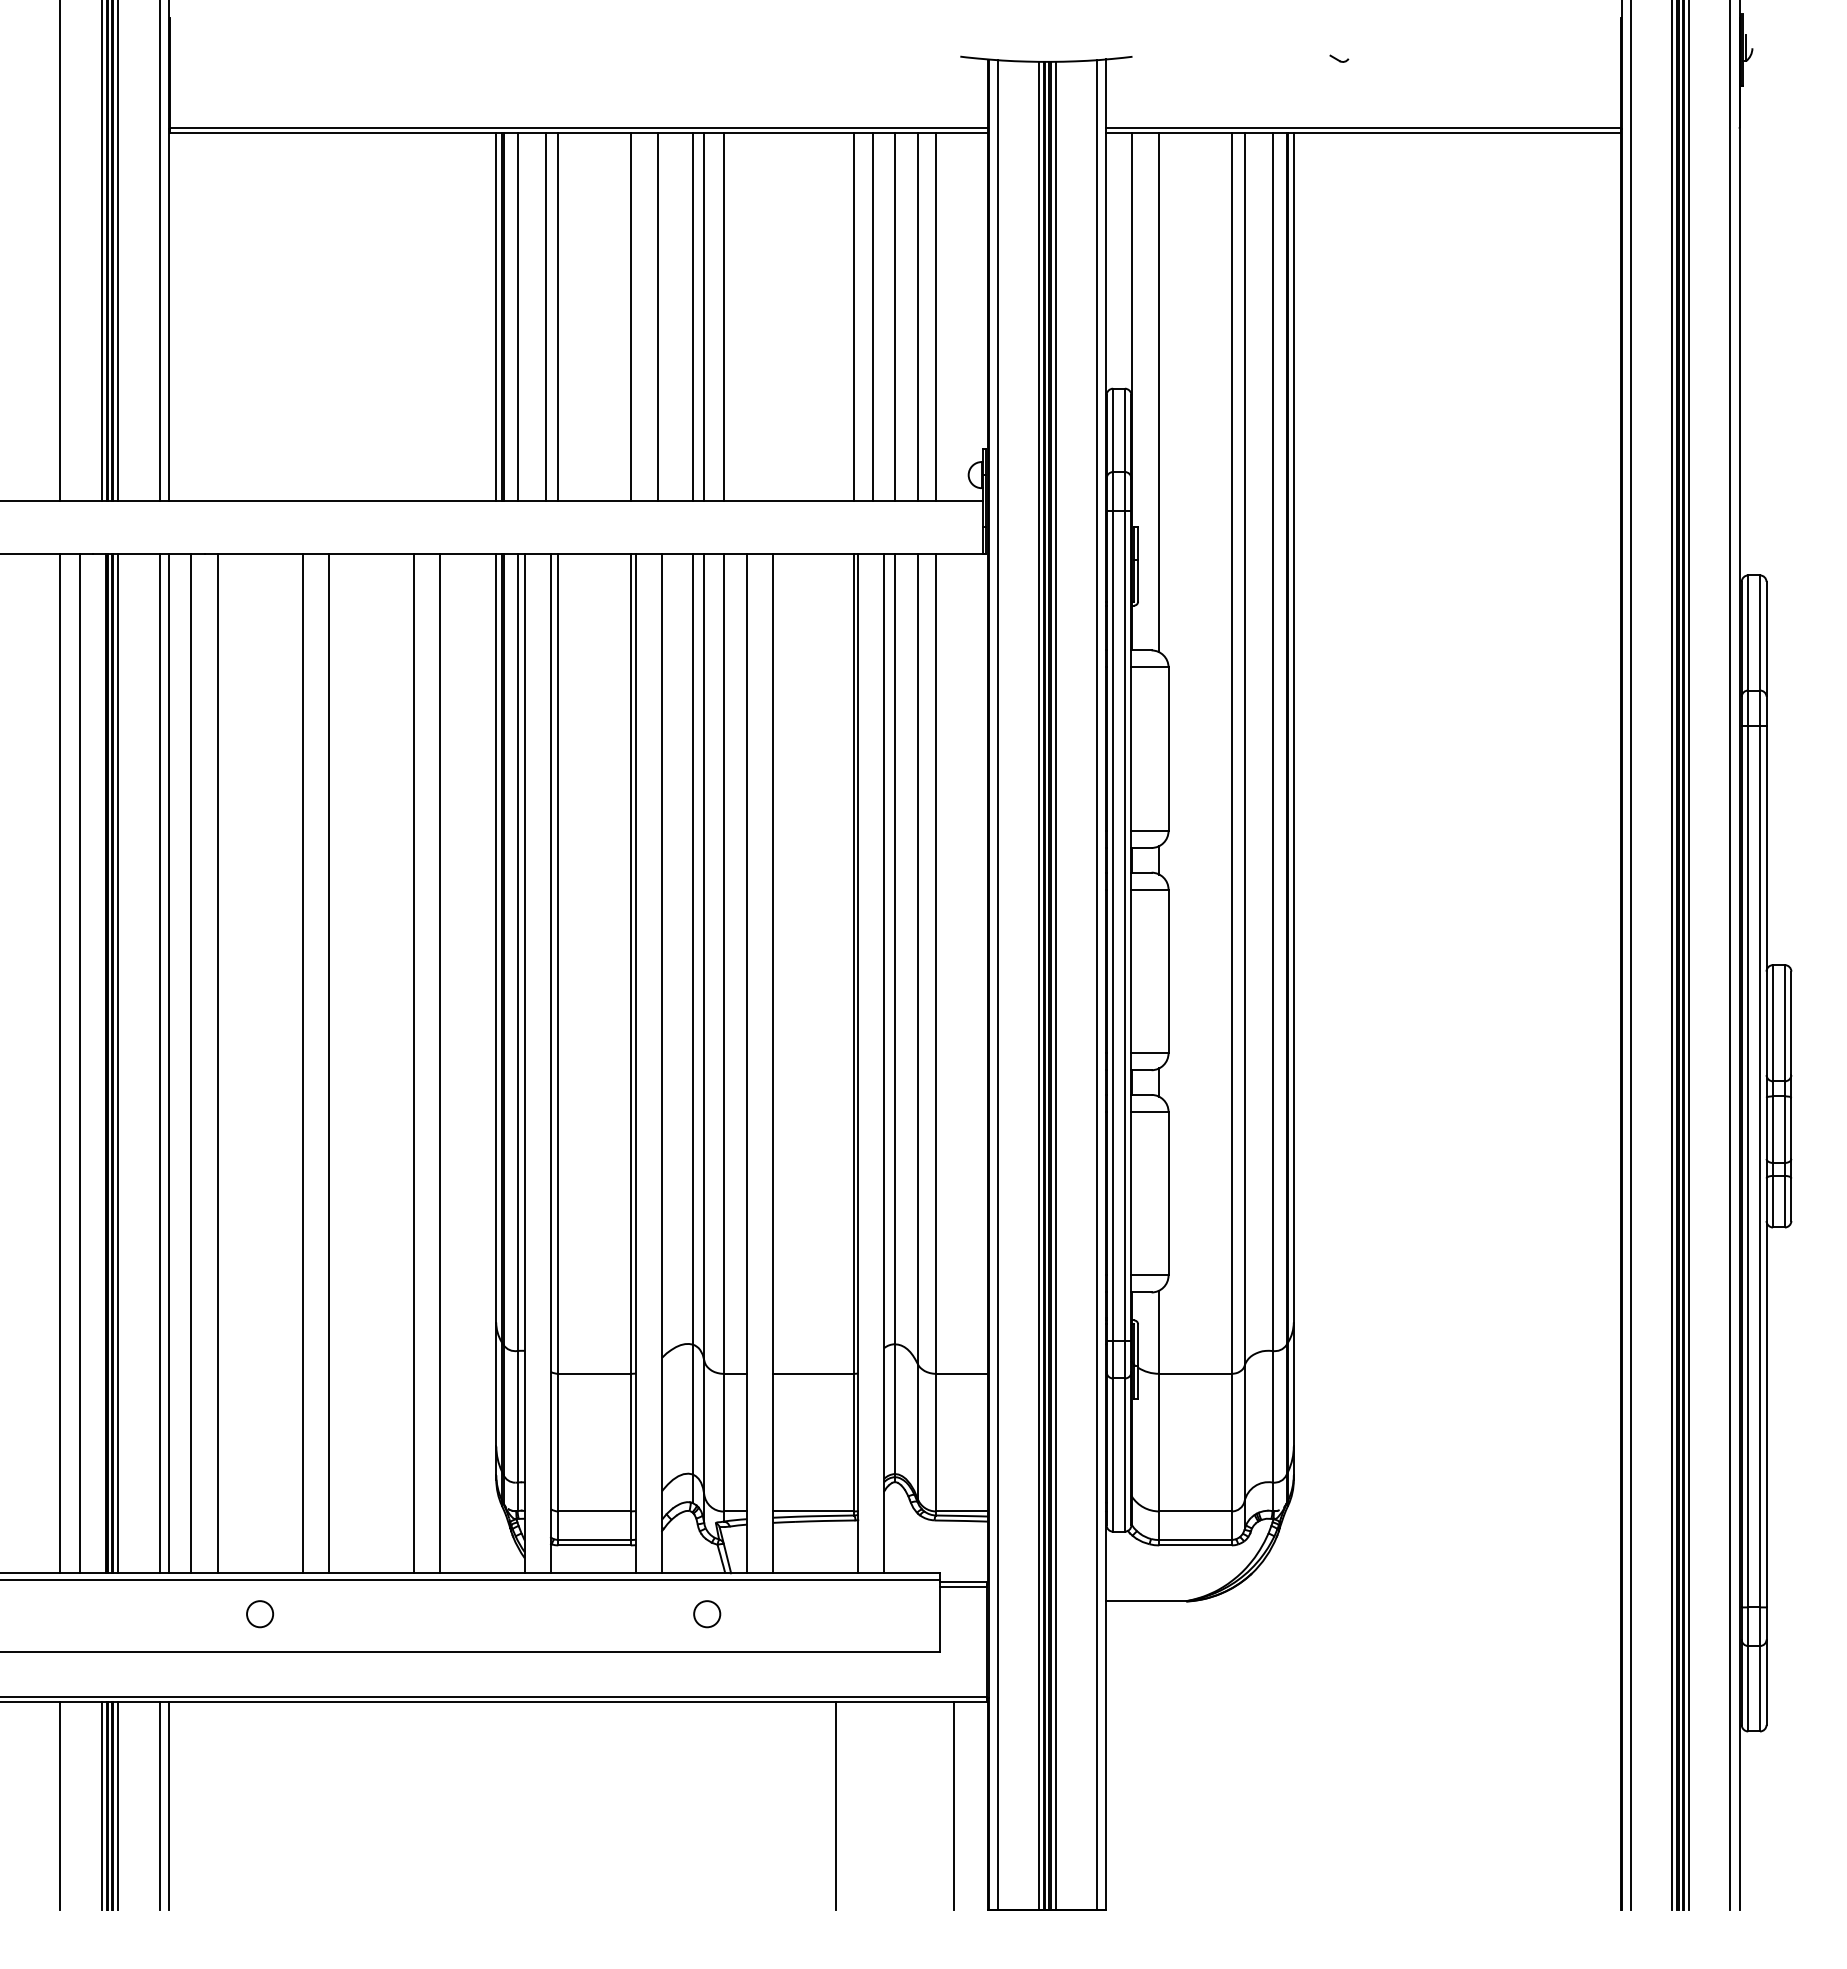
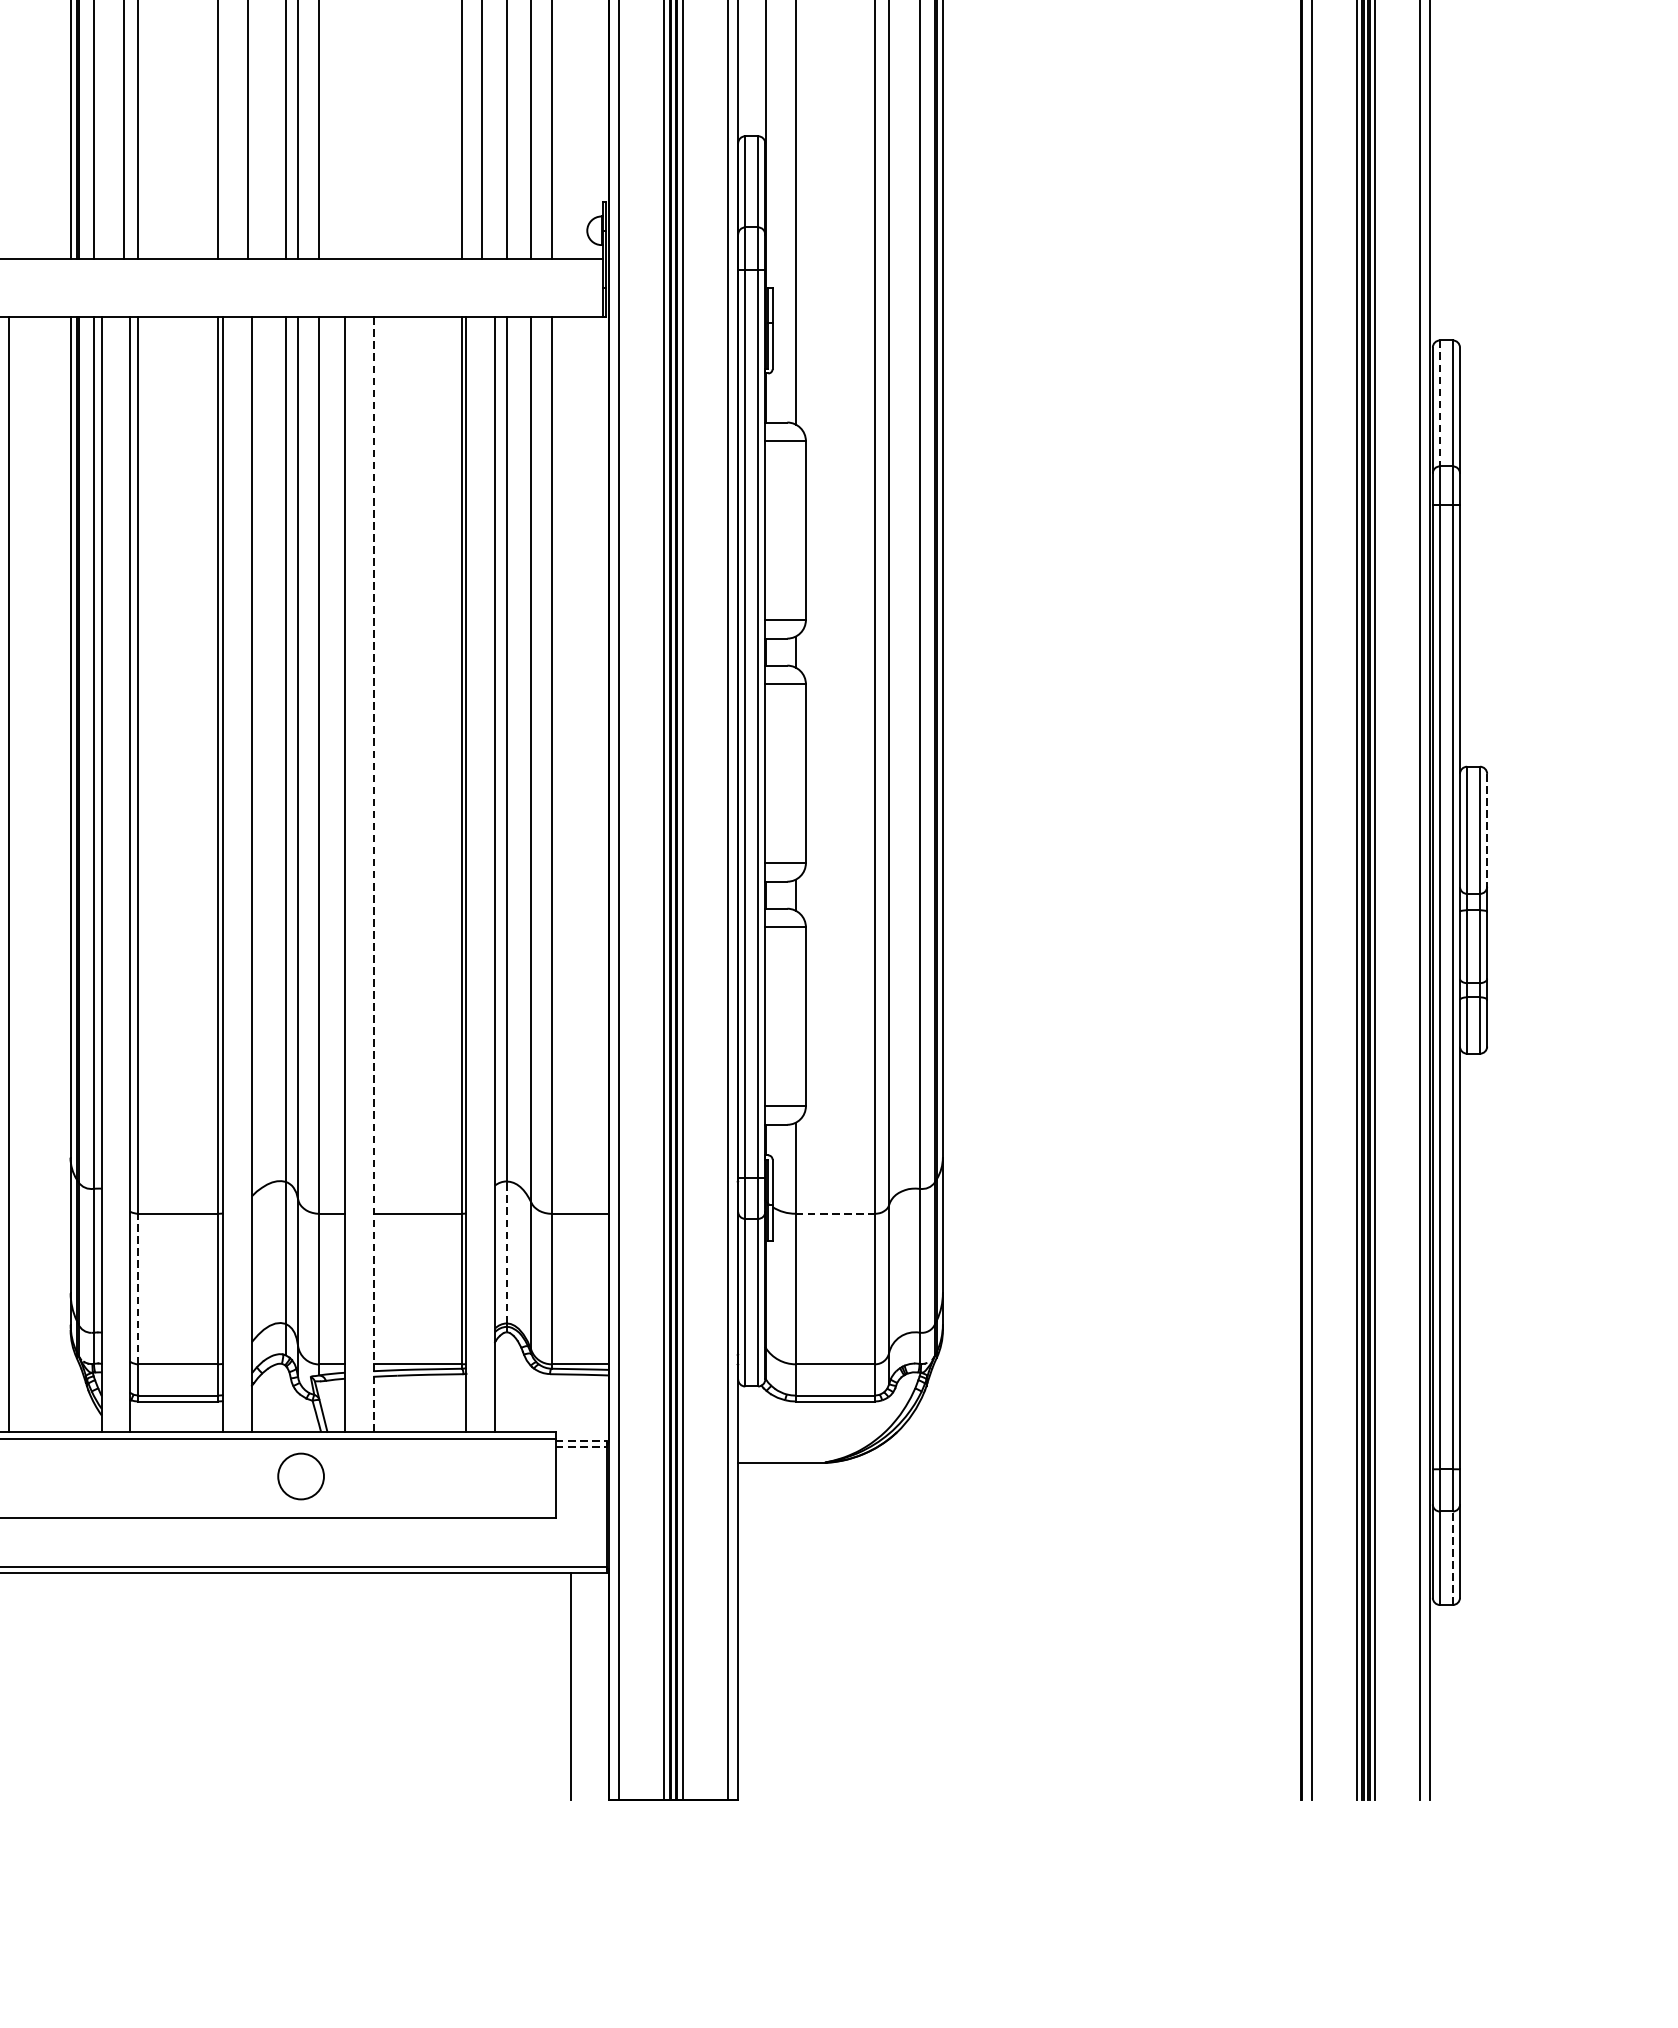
line: (1748, 632) -> (1440, 402), solid -> dashed
line: (1791, 1023) -> (1487, 830), solid -> dashed
line: (773, 1063) -> (373, 874), solid -> dashed
line: (1196, 1373) -> (836, 1213), solid -> dashed
line: (895, 1409) -> (507, 1252), solid -> dashed
line: (558, 1442) -> (138, 1288), solid -> dashed
line: (963, 1581) -> (581, 1440), solid -> dashed
line: (963, 1587) -> (581, 1447), solid -> dashed
circle: (707, 1614) -> (301, 1477), size x1.6
line: (1760, 1688) -> (1453, 1557), solid -> dashed
line: (836, 1805) -> (442, 1685), removed

